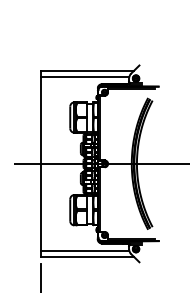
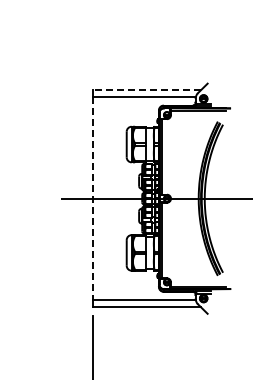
line: (87, 71) -> (146, 90), solid -> dashed
line: (41, 164) -> (93, 199), solid -> dashed

